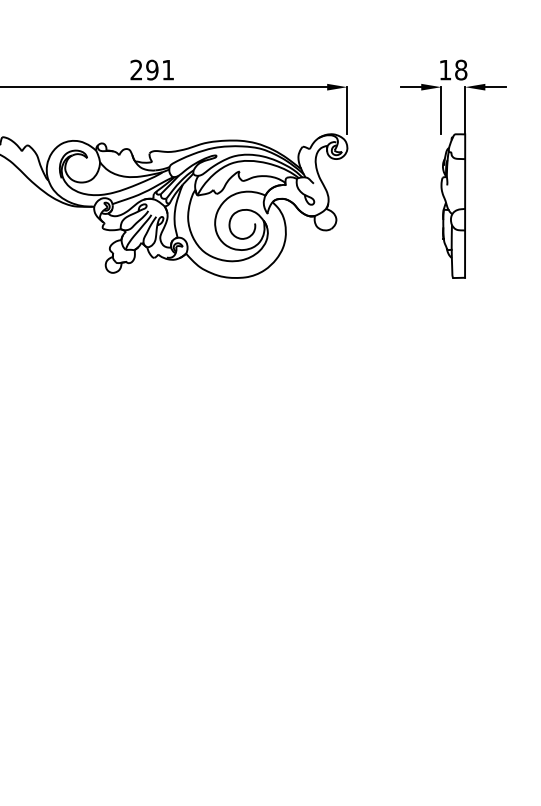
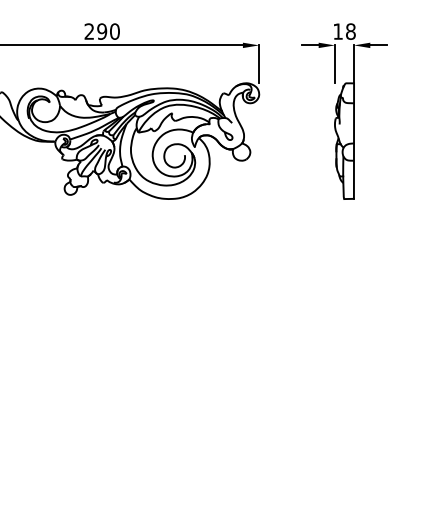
text: (168, 69) -> (115, 31), 291 -> 290

